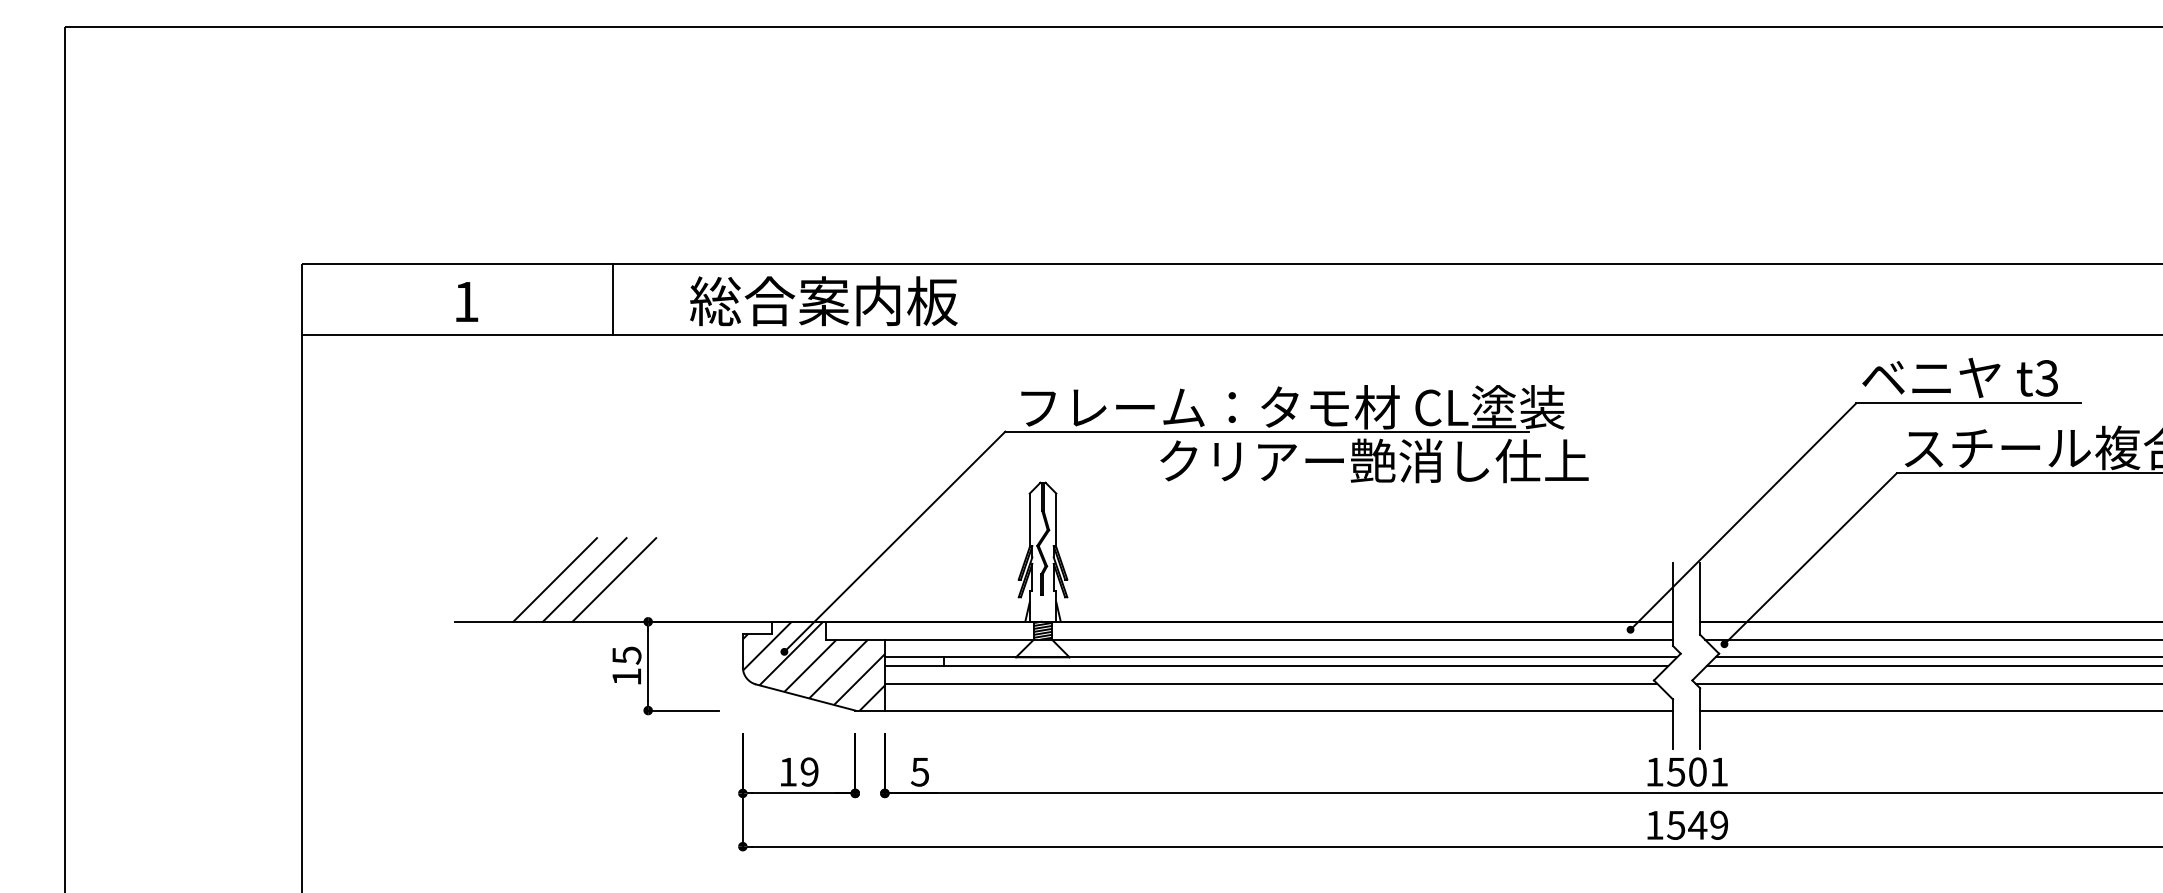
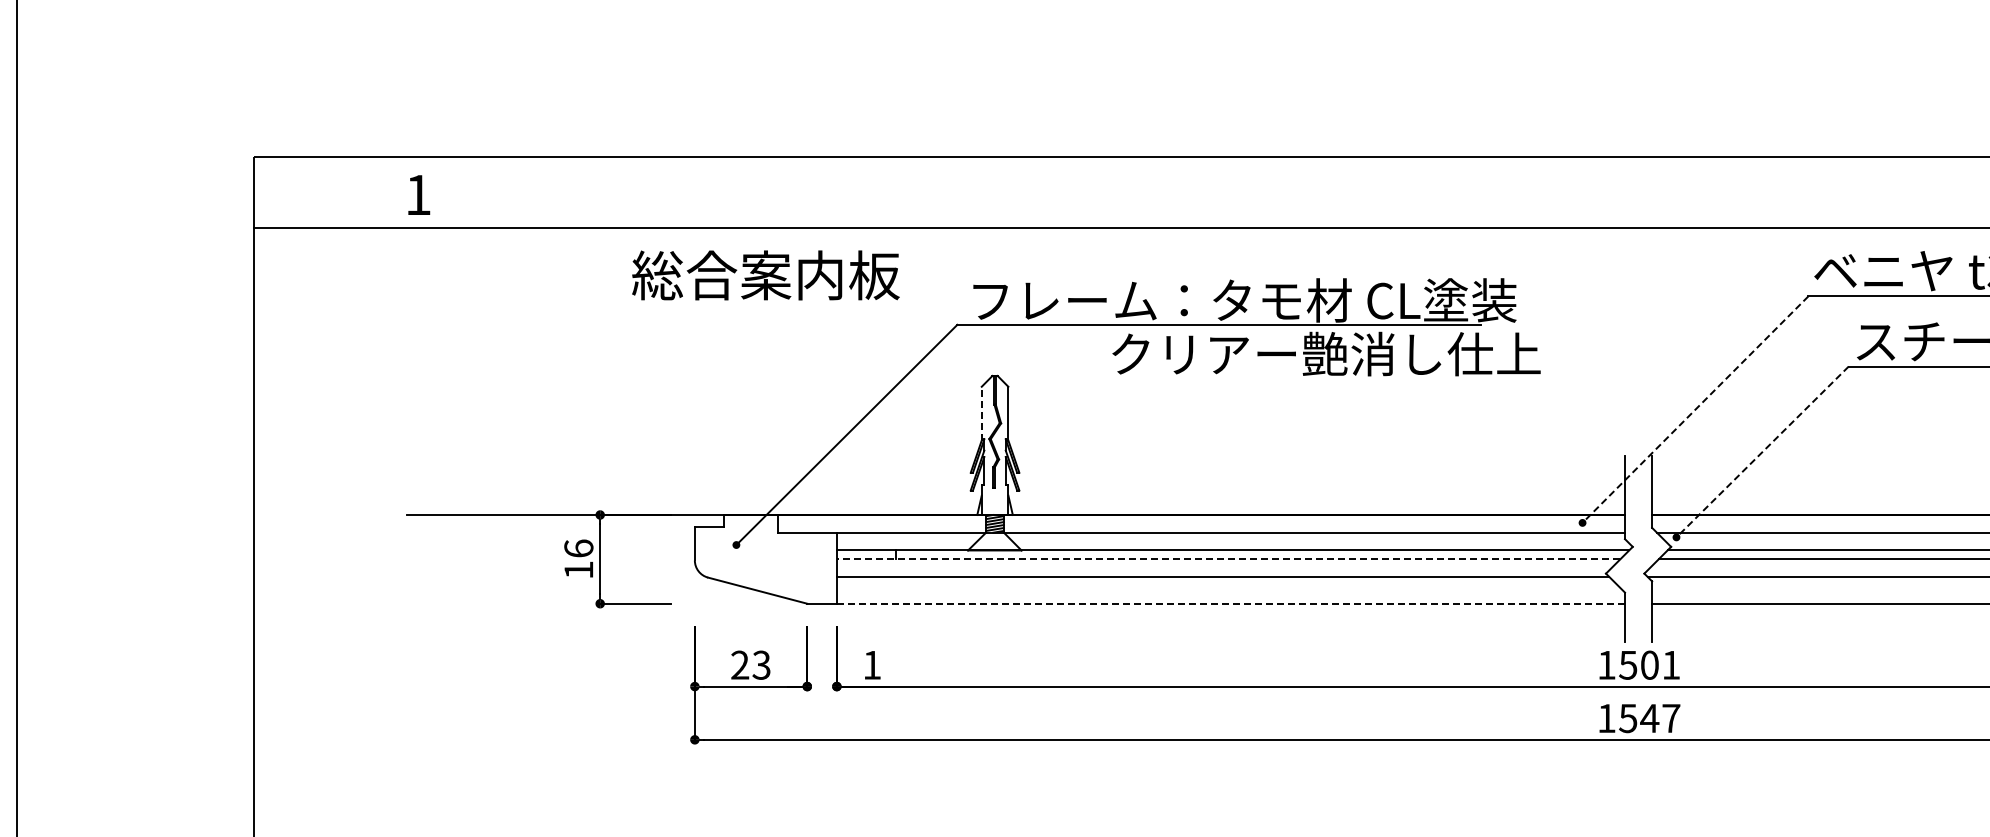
line: (612, 298) -> (564, 191), removed
text: (823, 301) -> (765, 275), moved
line: (1743, 516) -> (1695, 409), solid -> dashed
line: (1029, 520) -> (981, 413), solid -> dashed
line: (1810, 559) -> (1762, 452), solid -> dashed
line: (555, 579) -> (507, 472), removed
line: (584, 579) -> (536, 472), removed
line: (614, 579) -> (566, 472), removed
text: (626, 655) -> (578, 548), 15 -> 16
hatch: (813, 665) -> (765, 558), removed
line: (1276, 666) -> (1228, 559), solid -> dashed
line: (1279, 710) -> (1231, 603), solid -> dashed
text: (798, 771) -> (750, 664), 19 -> 23
text: (919, 772) -> (871, 665), 5 -> 1
text: (1719, 824) -> (1671, 717), 1549 -> 1547

